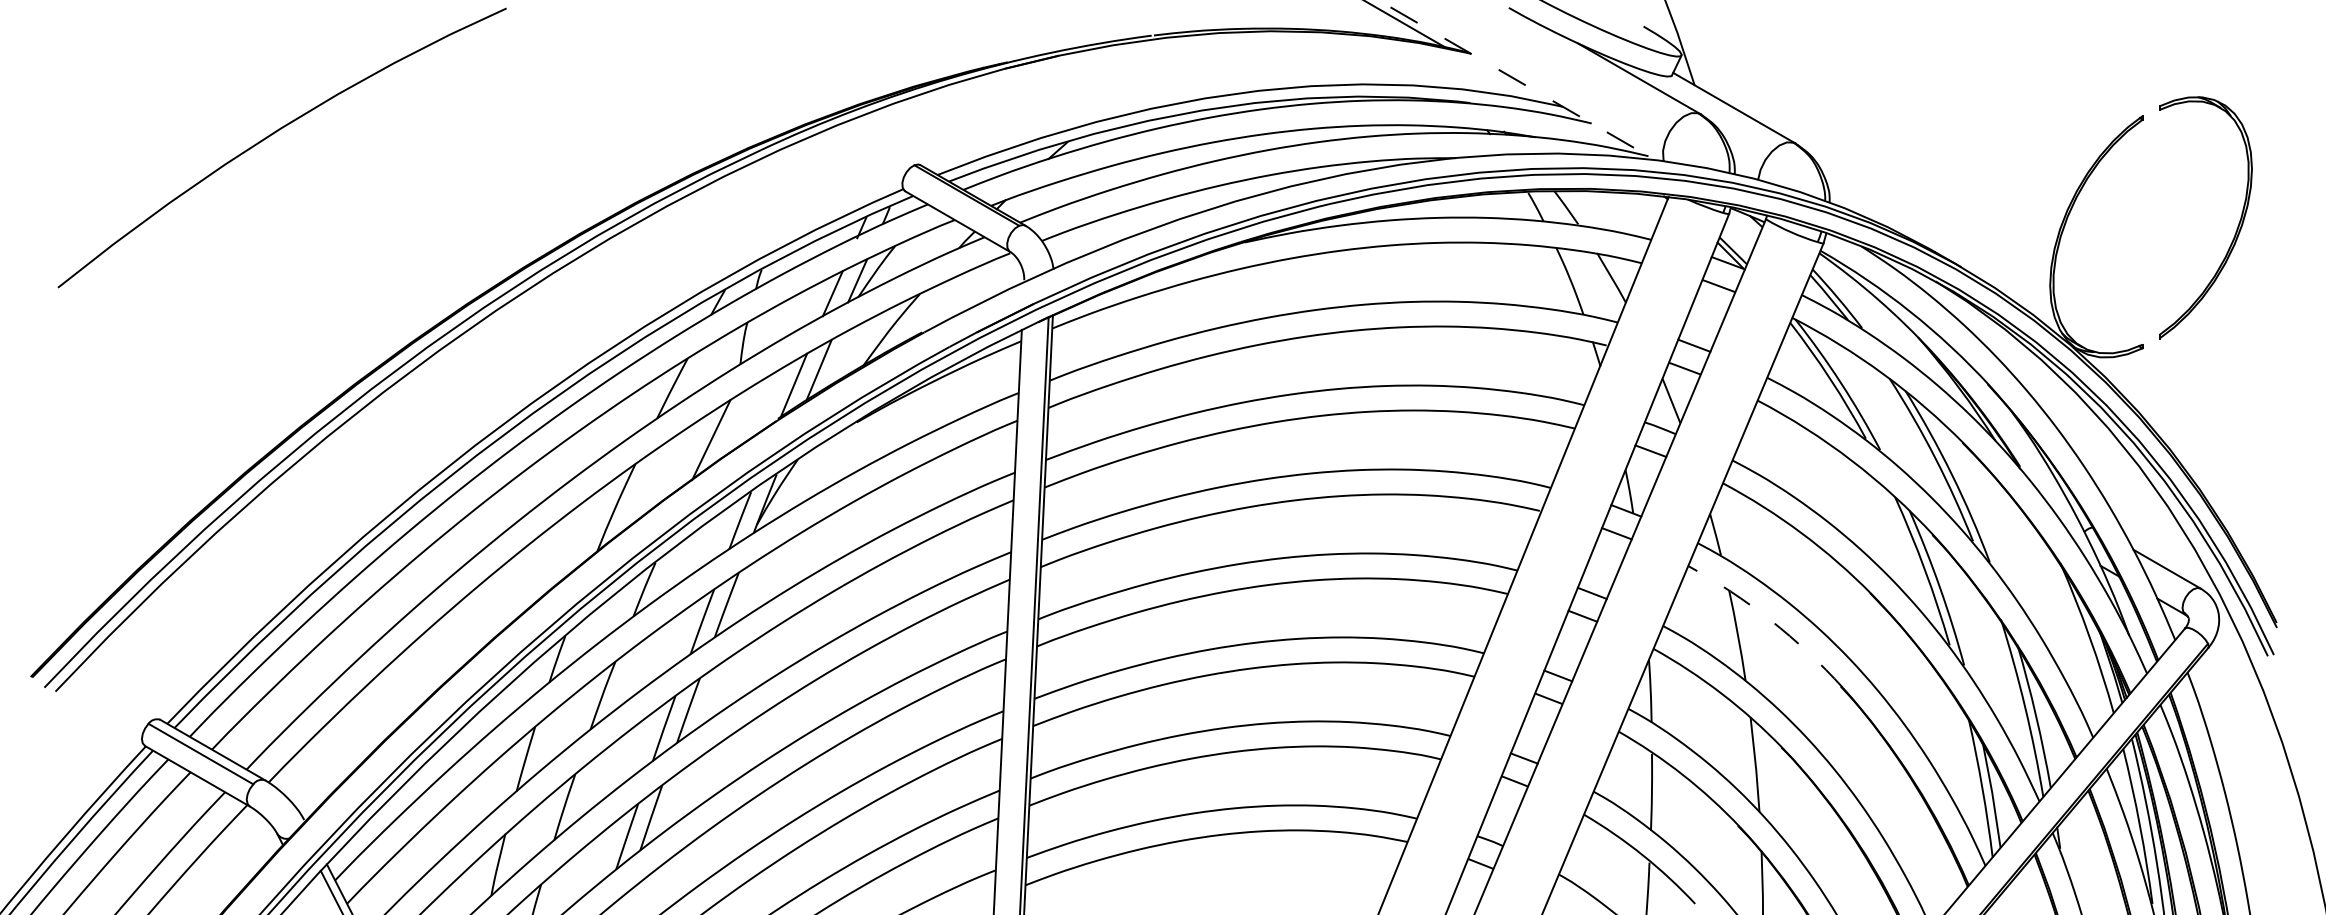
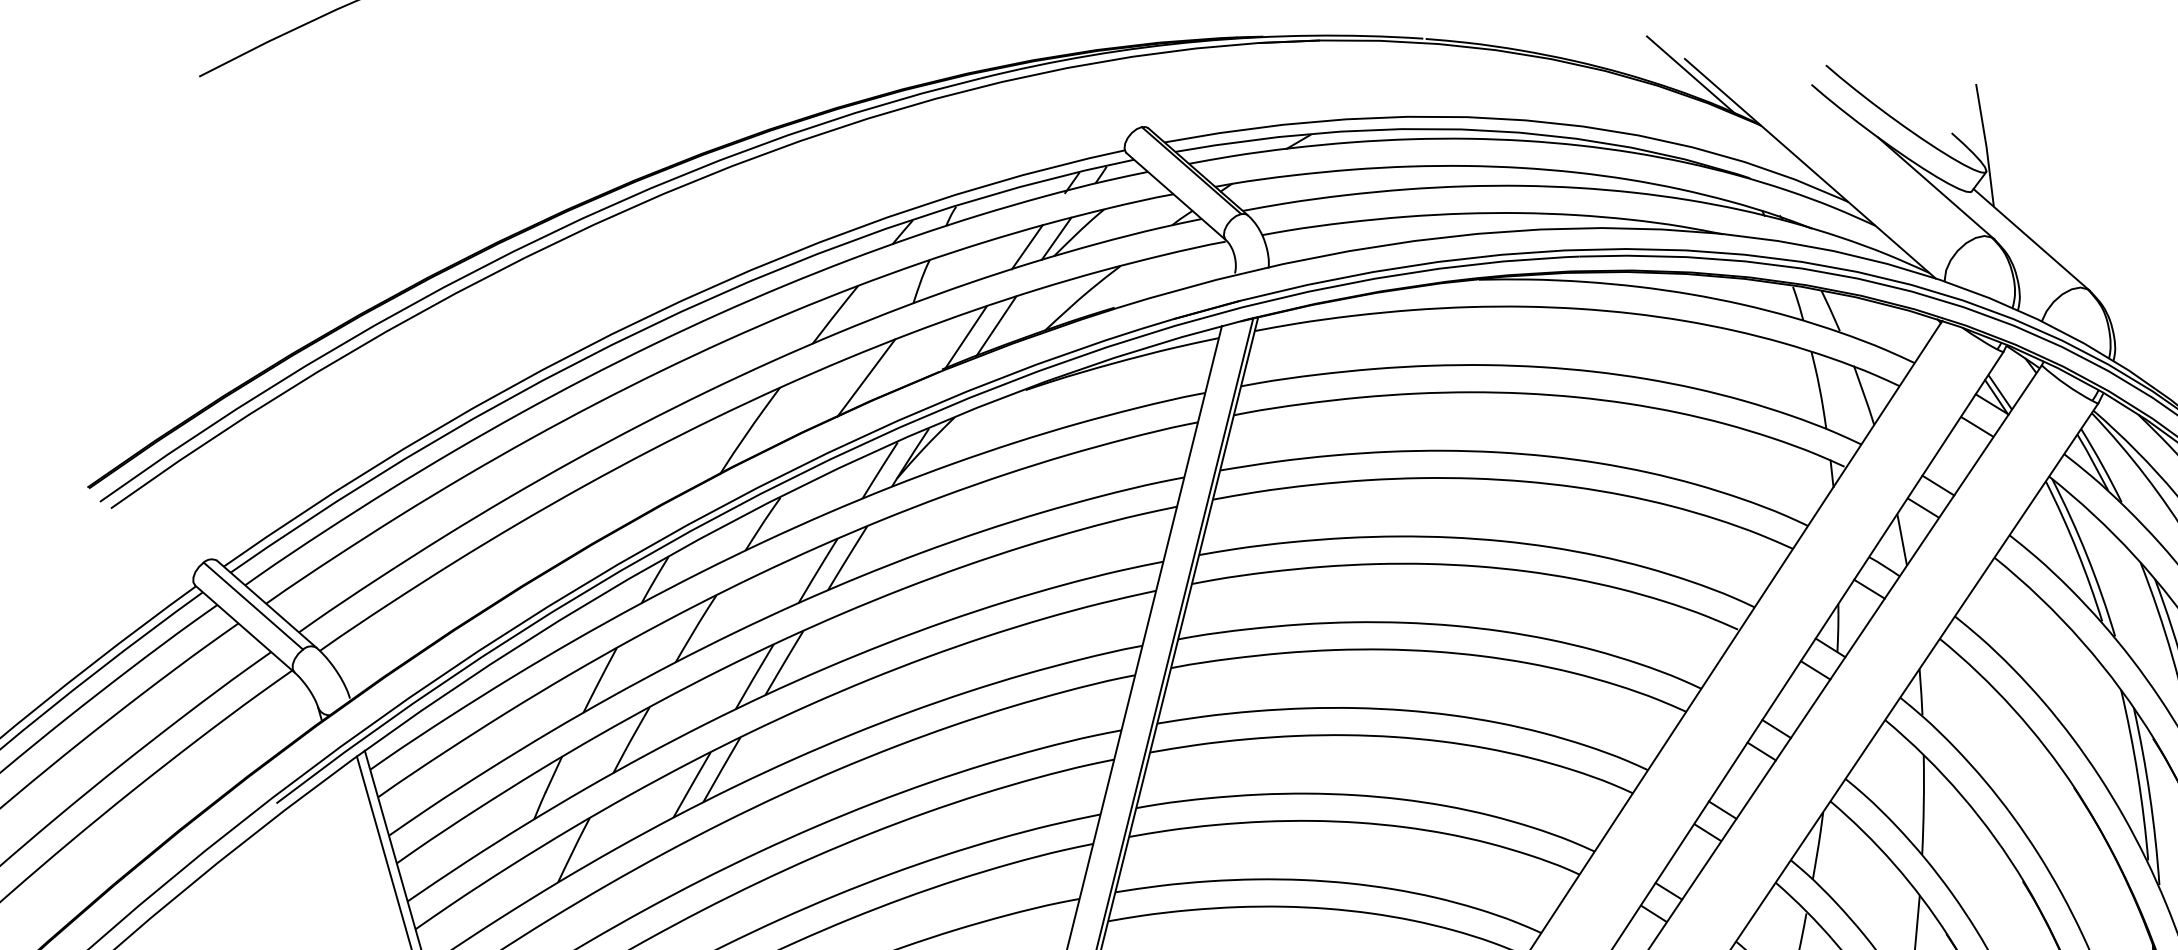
line: (1522, 83) -> (1810, 168), dashed -> solid
arc: (1770, 620) -> (1961, 795), dashed -> solid

